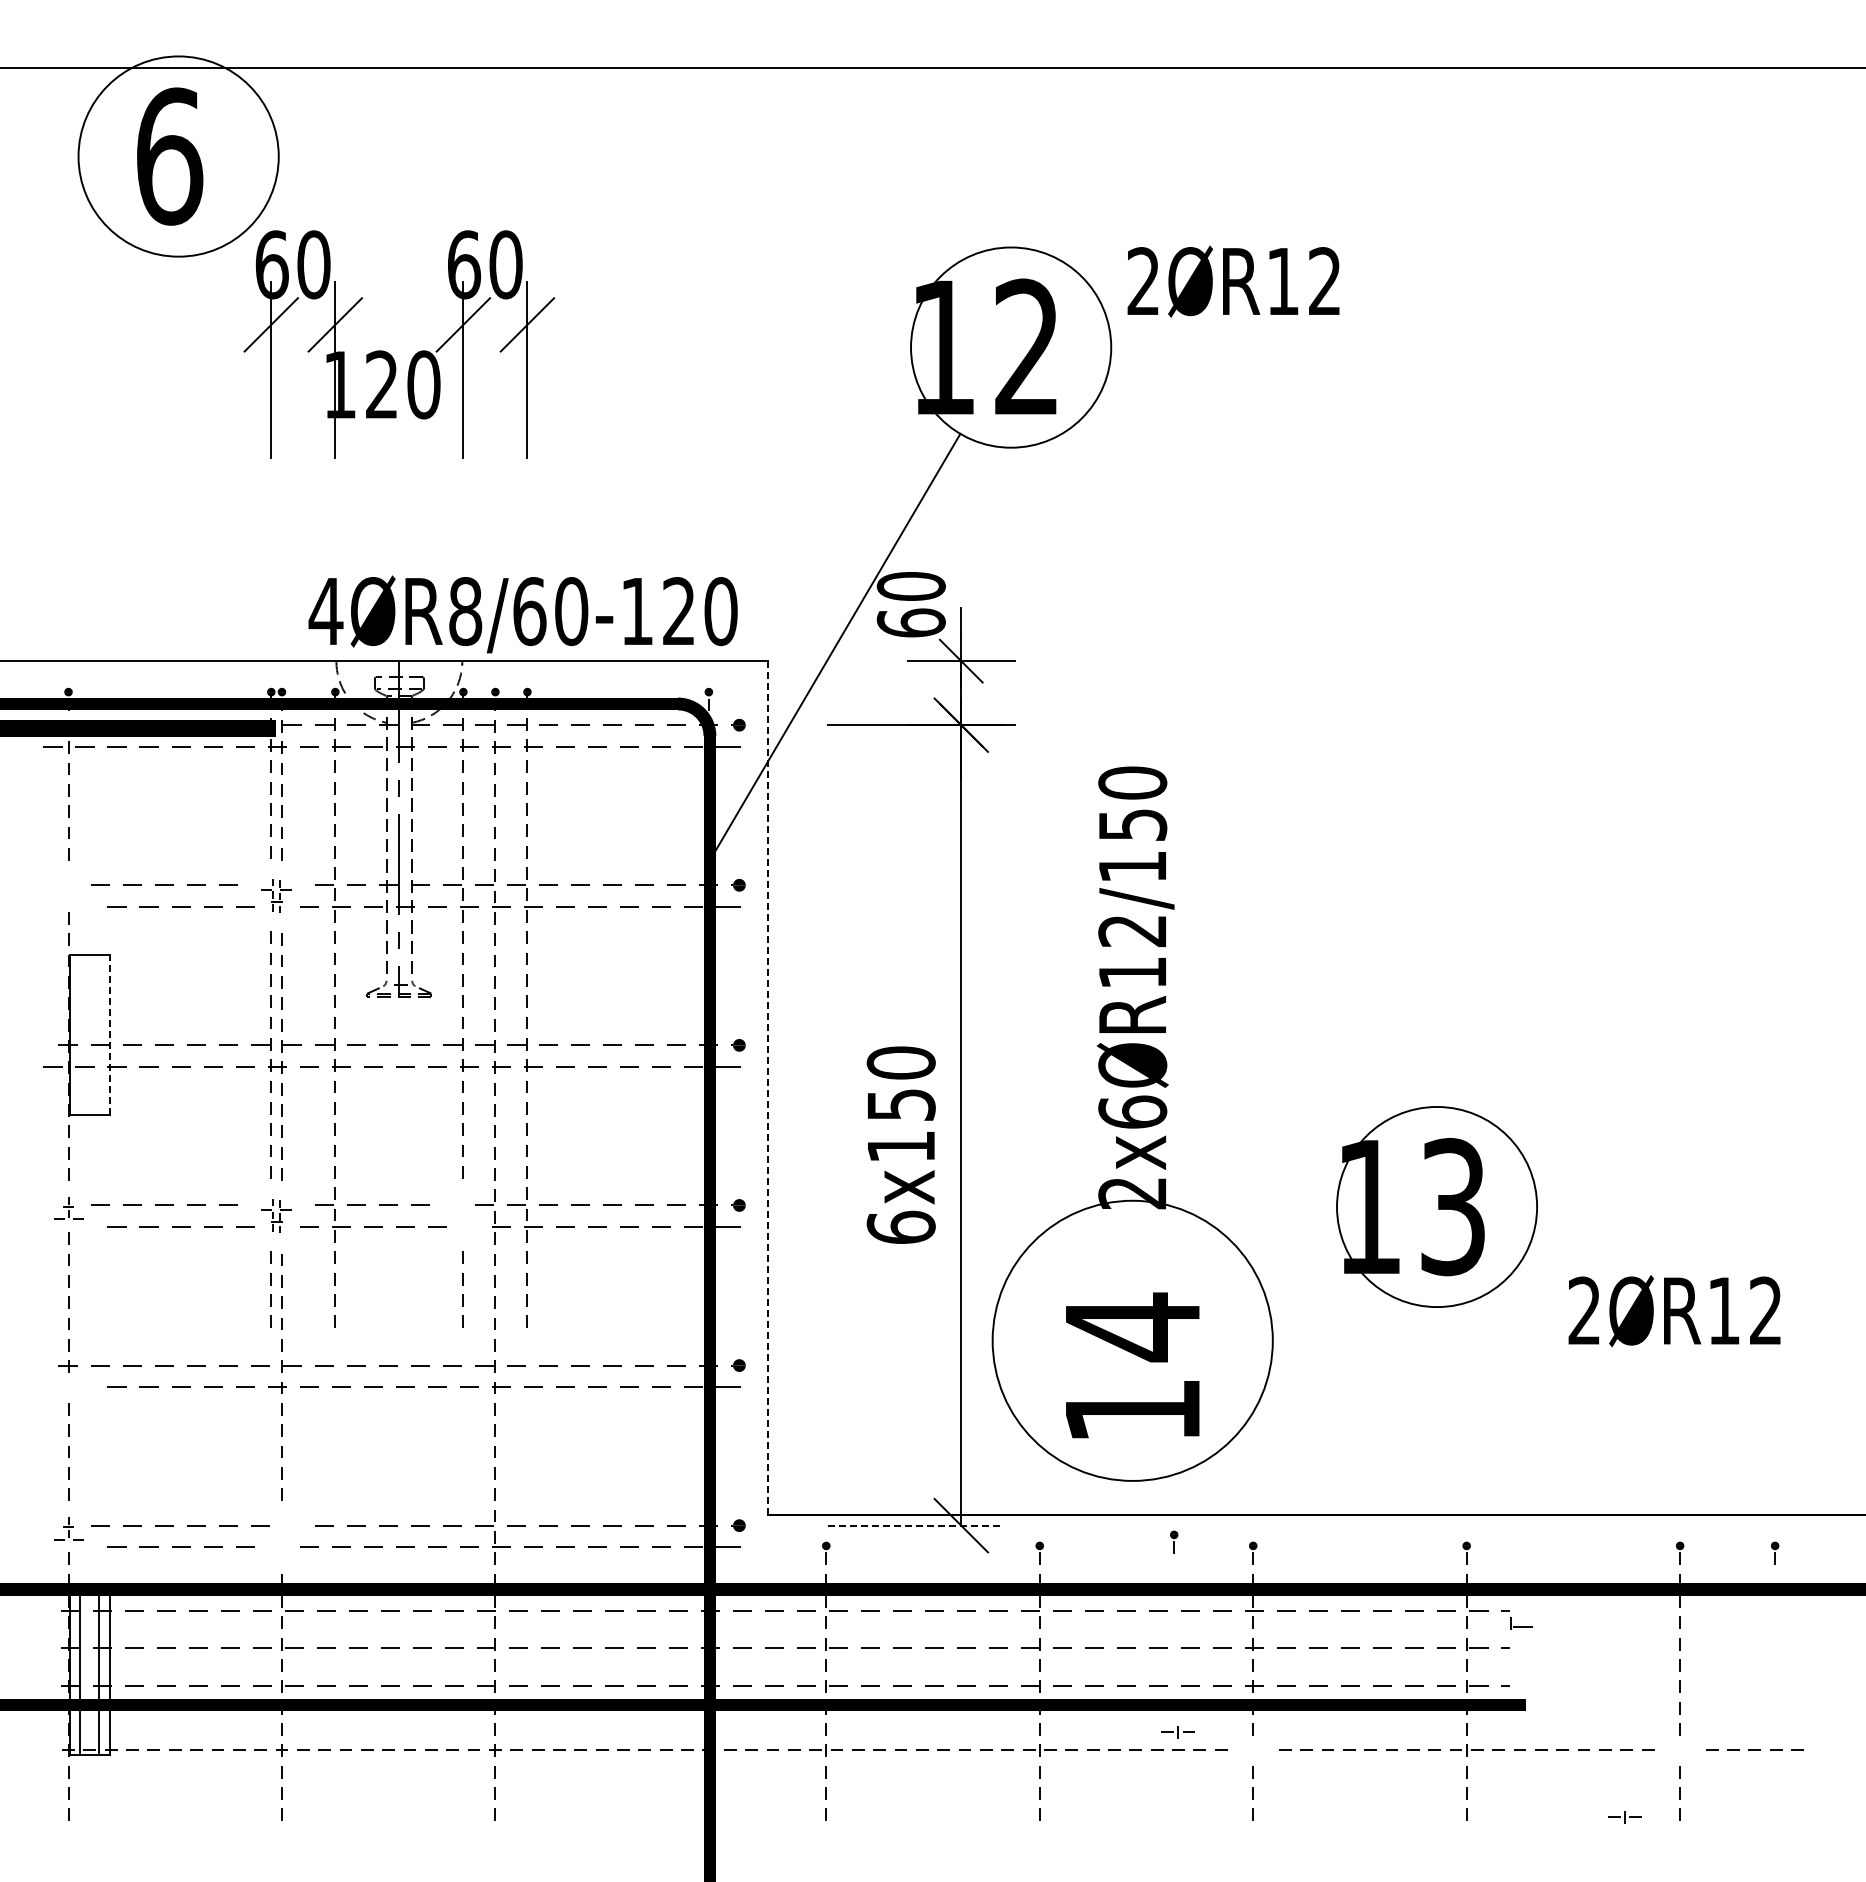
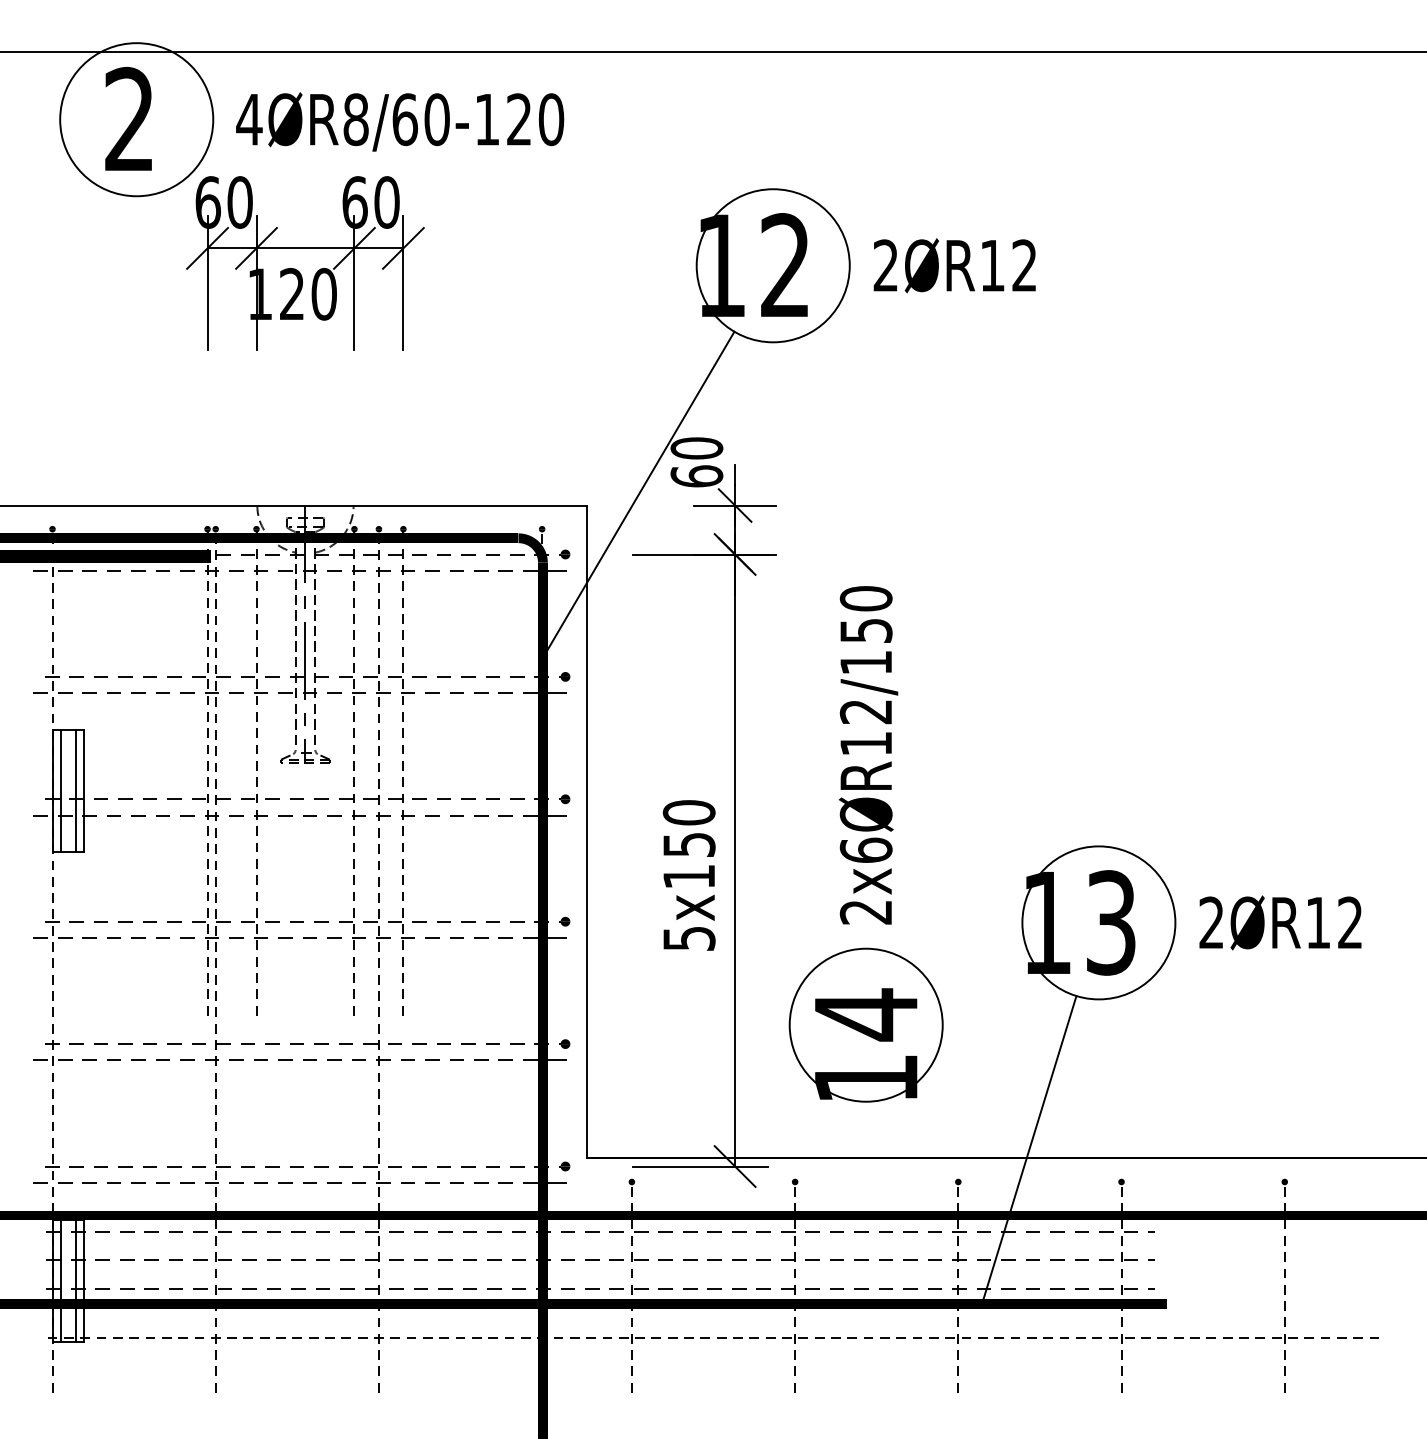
text: (170, 156) -> (130, 119), 6 -> 2
text: (1233, 281) -> (954, 265), moved
line: (399, 324) -> (305, 248), added
text: (522, 614) -> (399, 121), moved
part: (68, 888) -> (52, 679), added
part: (276, 895) -> (211, 684), size x1.67
line: (80, 1034) -> (61, 790), added
line: (99, 1034) -> (76, 790), added
line: (110, 1034) -> (84, 790), dashed -> solid
line: (767, 1088) -> (586, 832), dashed -> solid
part: (68, 1208) -> (52, 924), size x1.67
part: (460, 1214) -> (352, 928), added
part: (276, 1215) -> (211, 929), size x1.67
text: (900, 1226) -> (688, 937), 6x150 -> 5x150
text: (1674, 1311) -> (1280, 923), moved
circle: (1132, 1340) -> (866, 1024), size x0.71
part: (68, 1387) -> (52, 1060), added
line: (1345, 1503) -> (1028, 1149), added
line: (916, 1525) -> (700, 1166), dashed -> solid
part: (68, 1528) -> (52, 1168), size x1.67
part: (284, 1537) -> (217, 1175), added
part: (1174, 1541) -> (898, 1178), removed
part: (1775, 1552) -> (1357, 1187), removed
part: (1521, 1623) -> (1163, 1241), removed
part: (1177, 1732) -> (957, 1338), moved
part: (1624, 1817) -> (1284, 1338), moved

